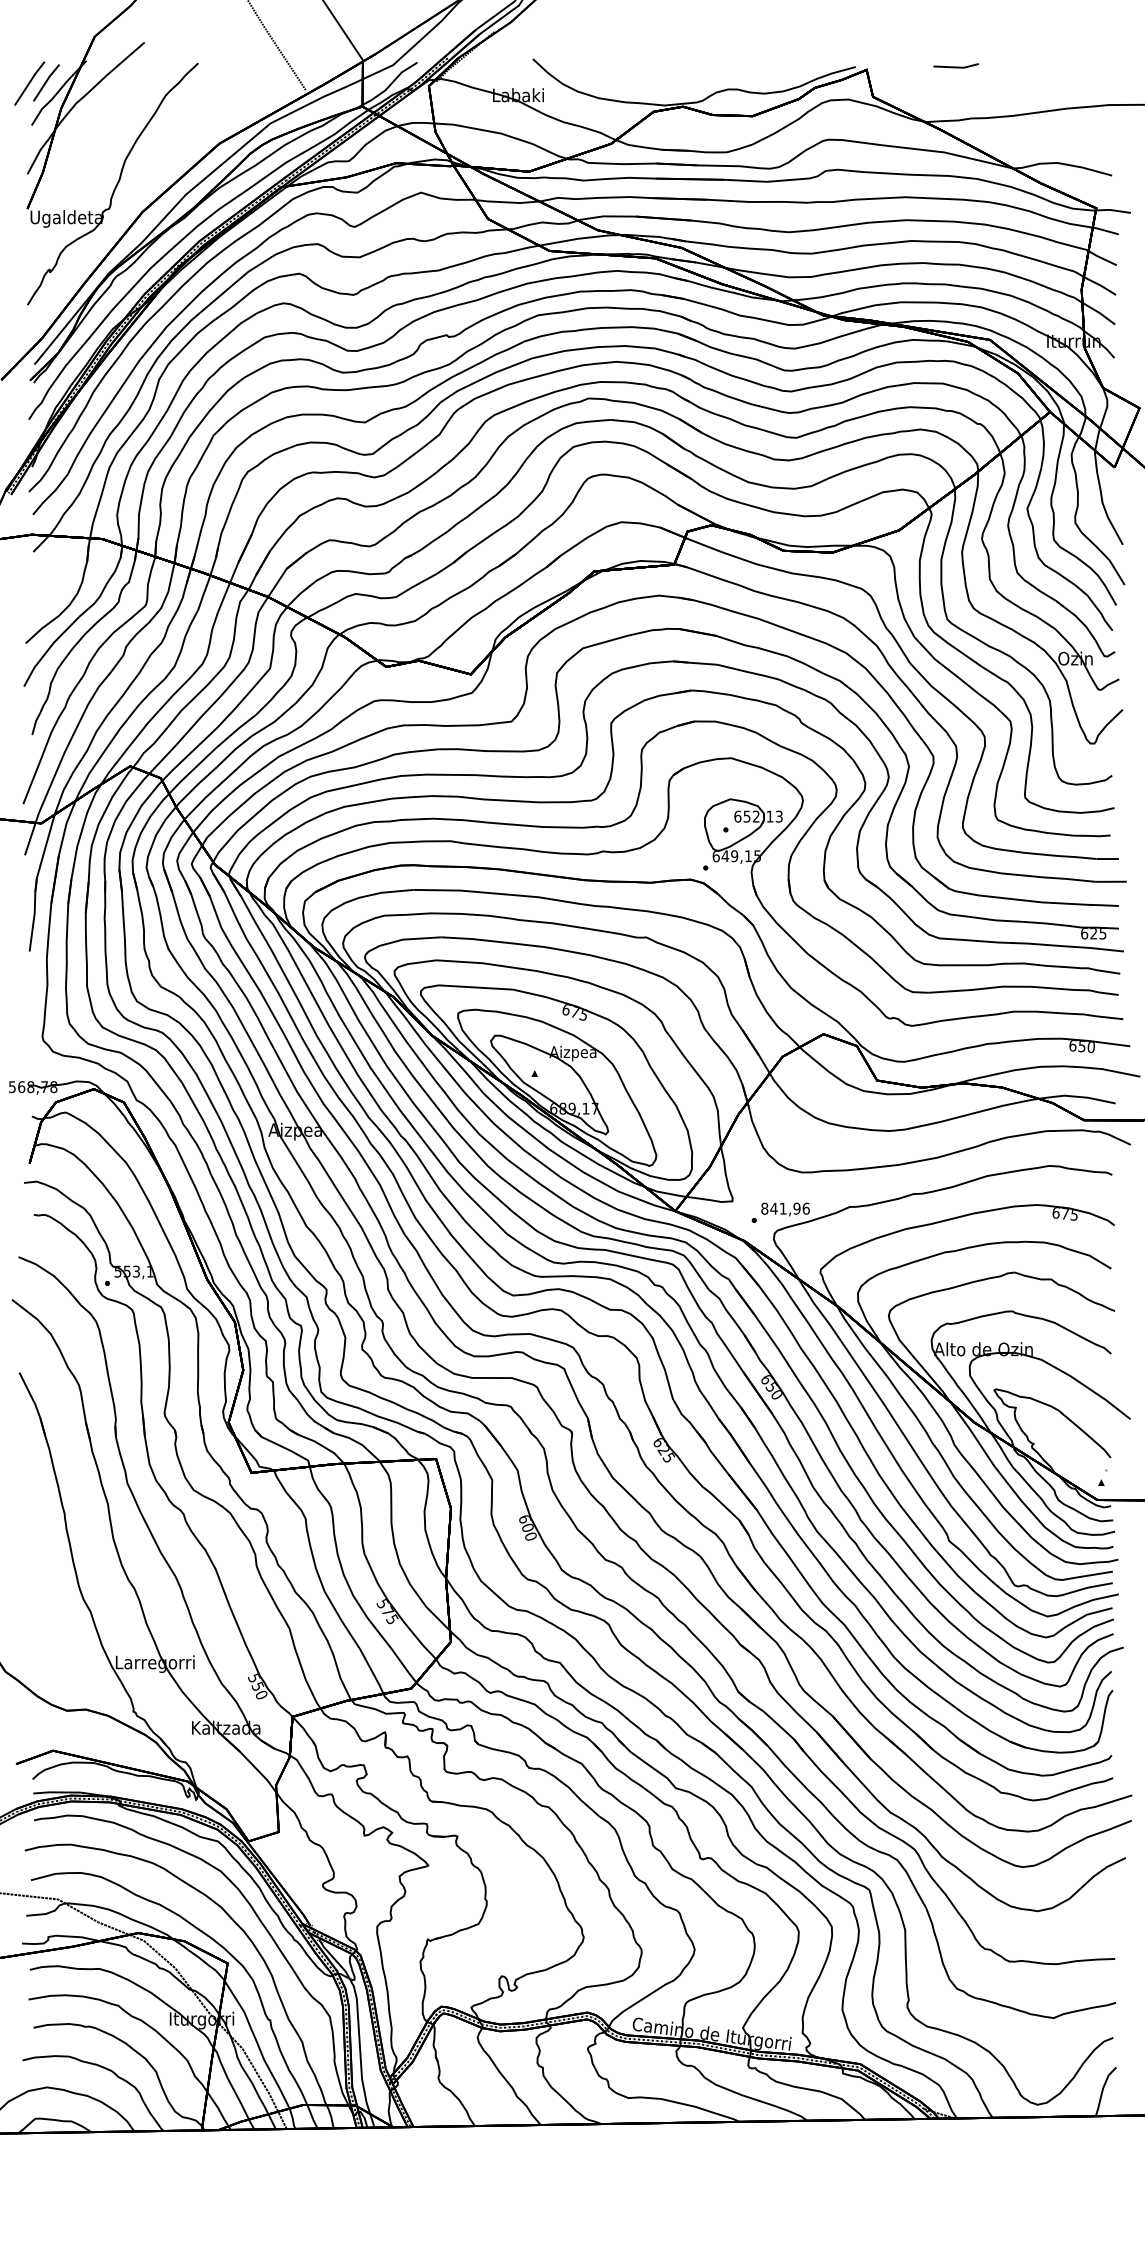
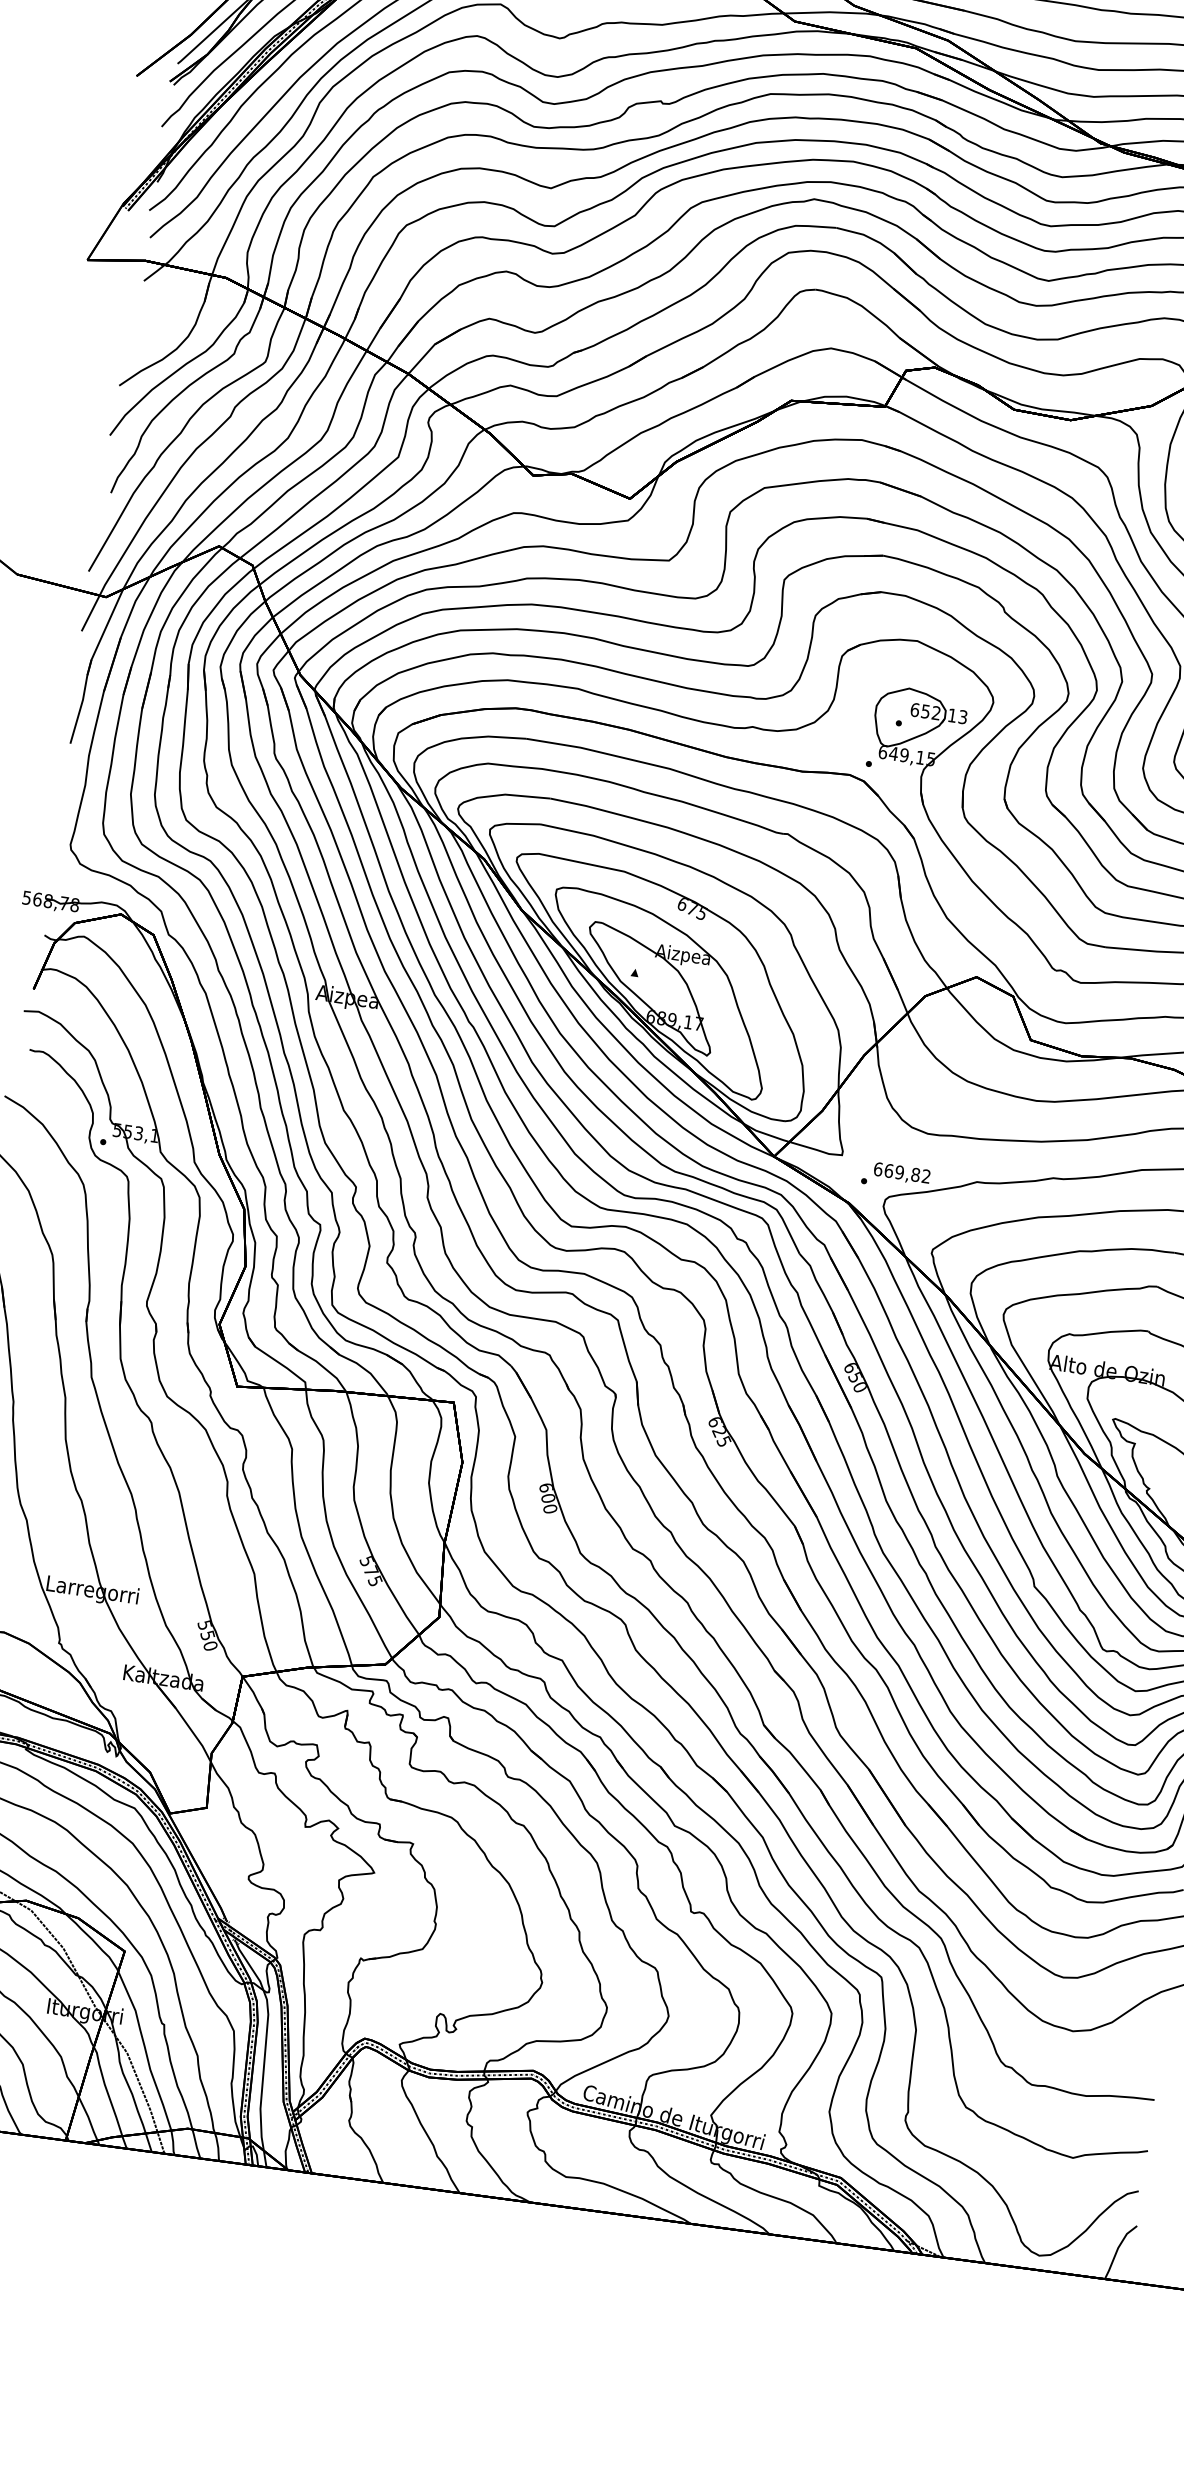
text: (785, 1208) -> (902, 1172), 841,96 -> 669,82

